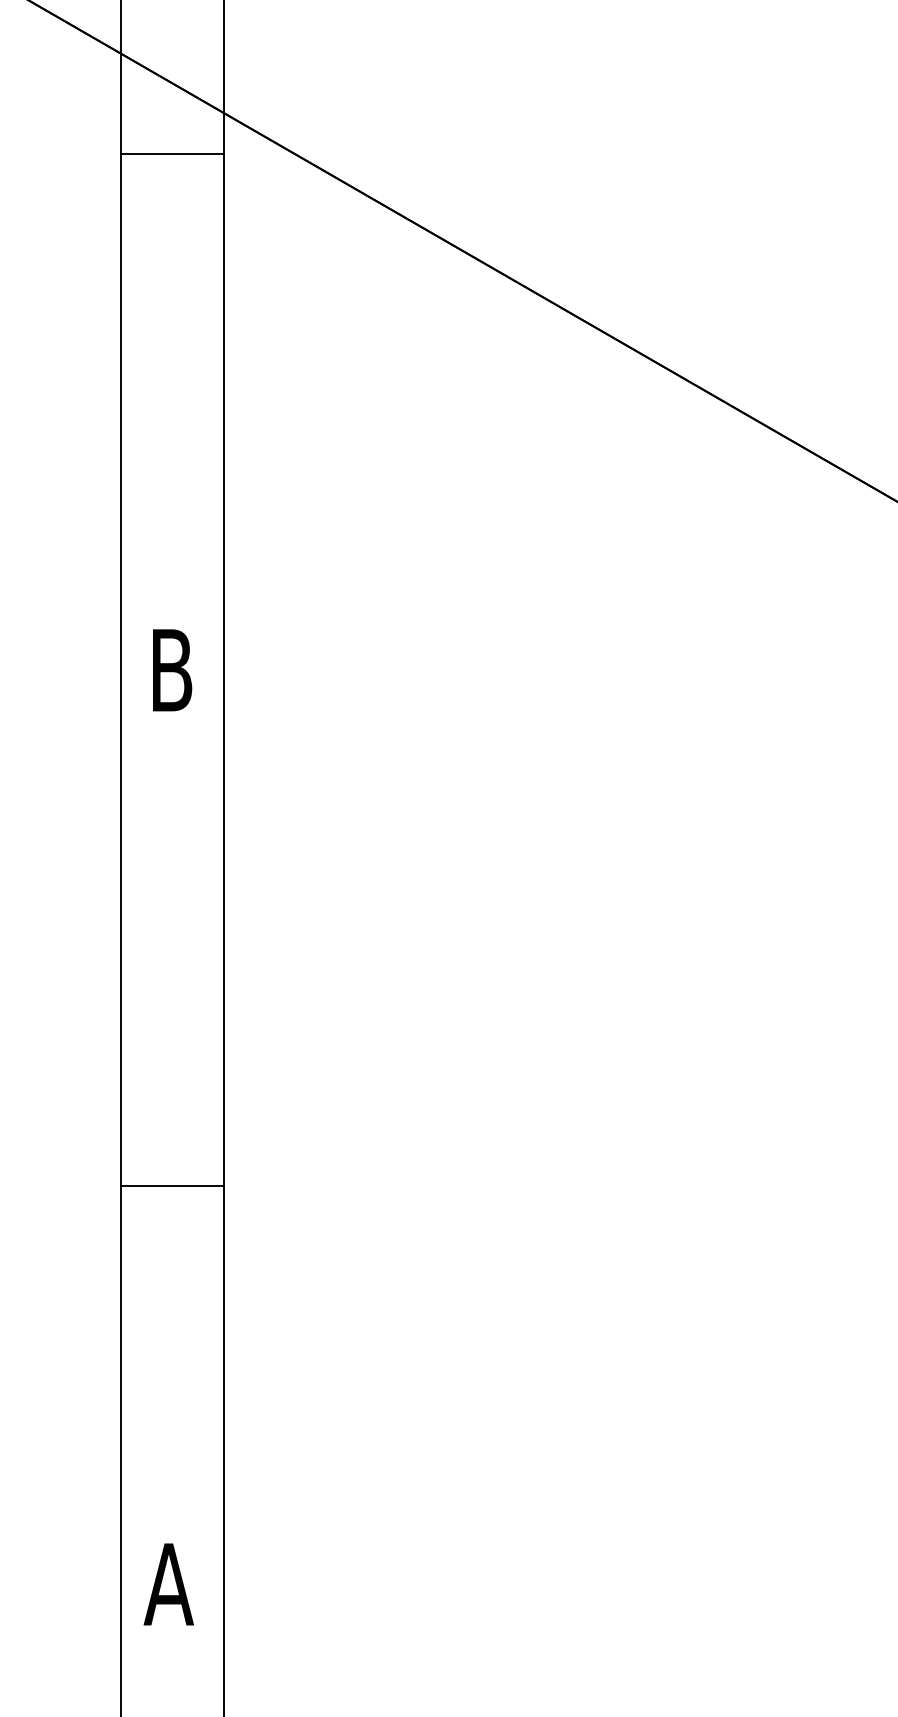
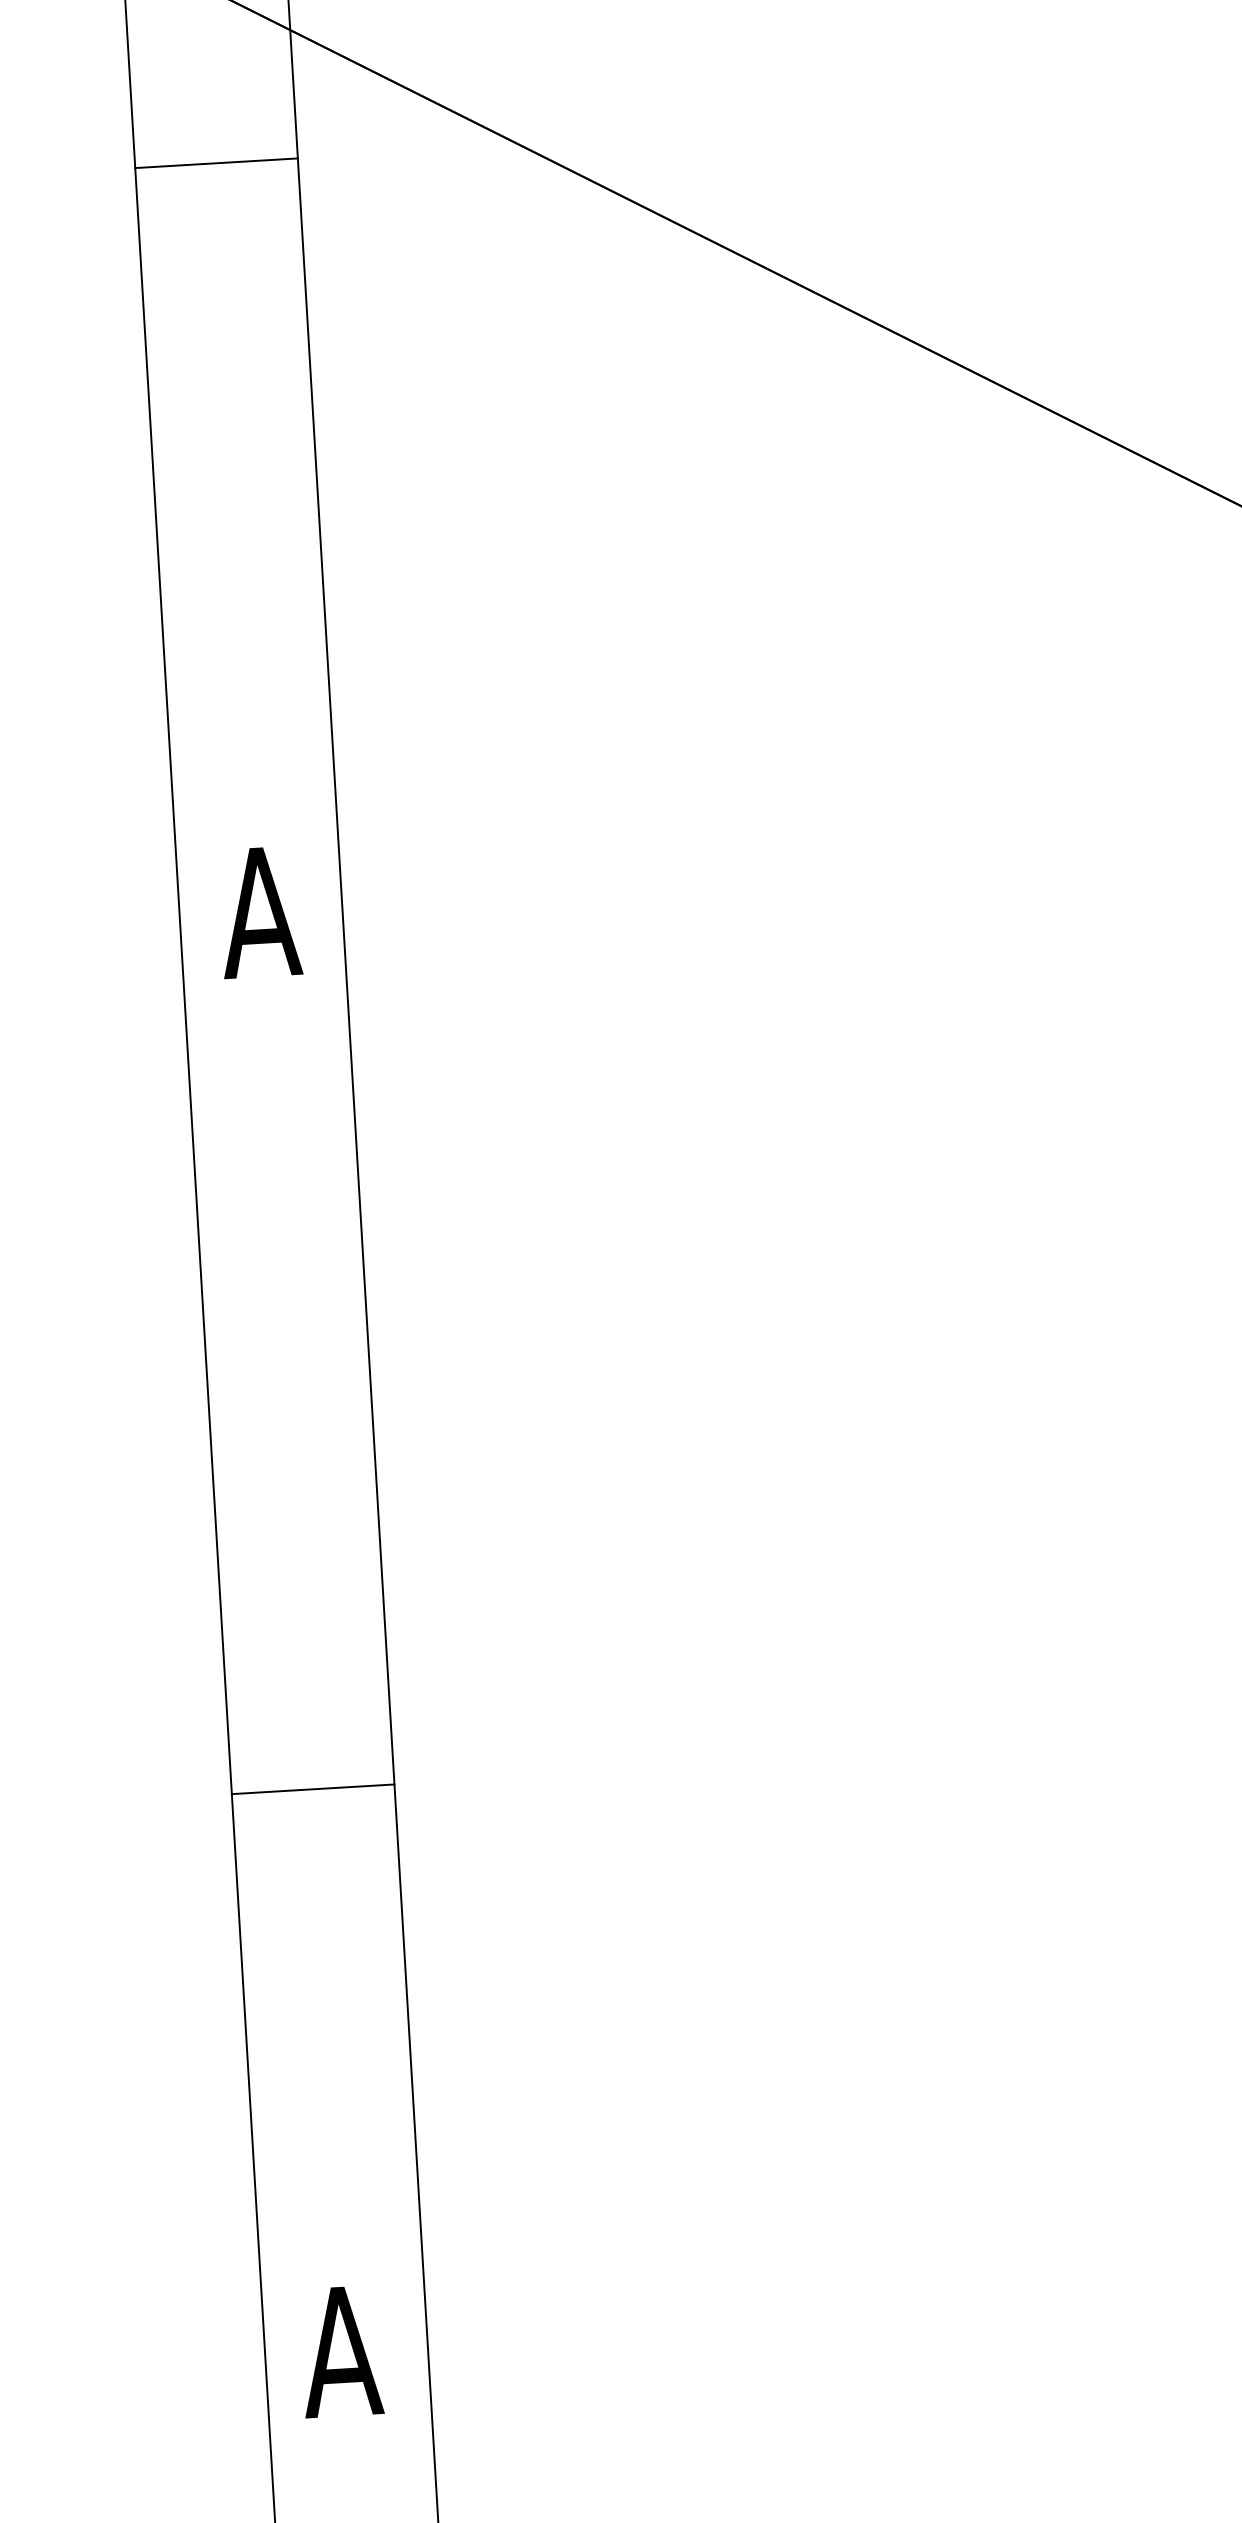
line: (171, 153) -> (215, 163), moved
text: (171, 670) -> (260, 912), B -> A
line: (171, 1186) -> (312, 1789), moved

